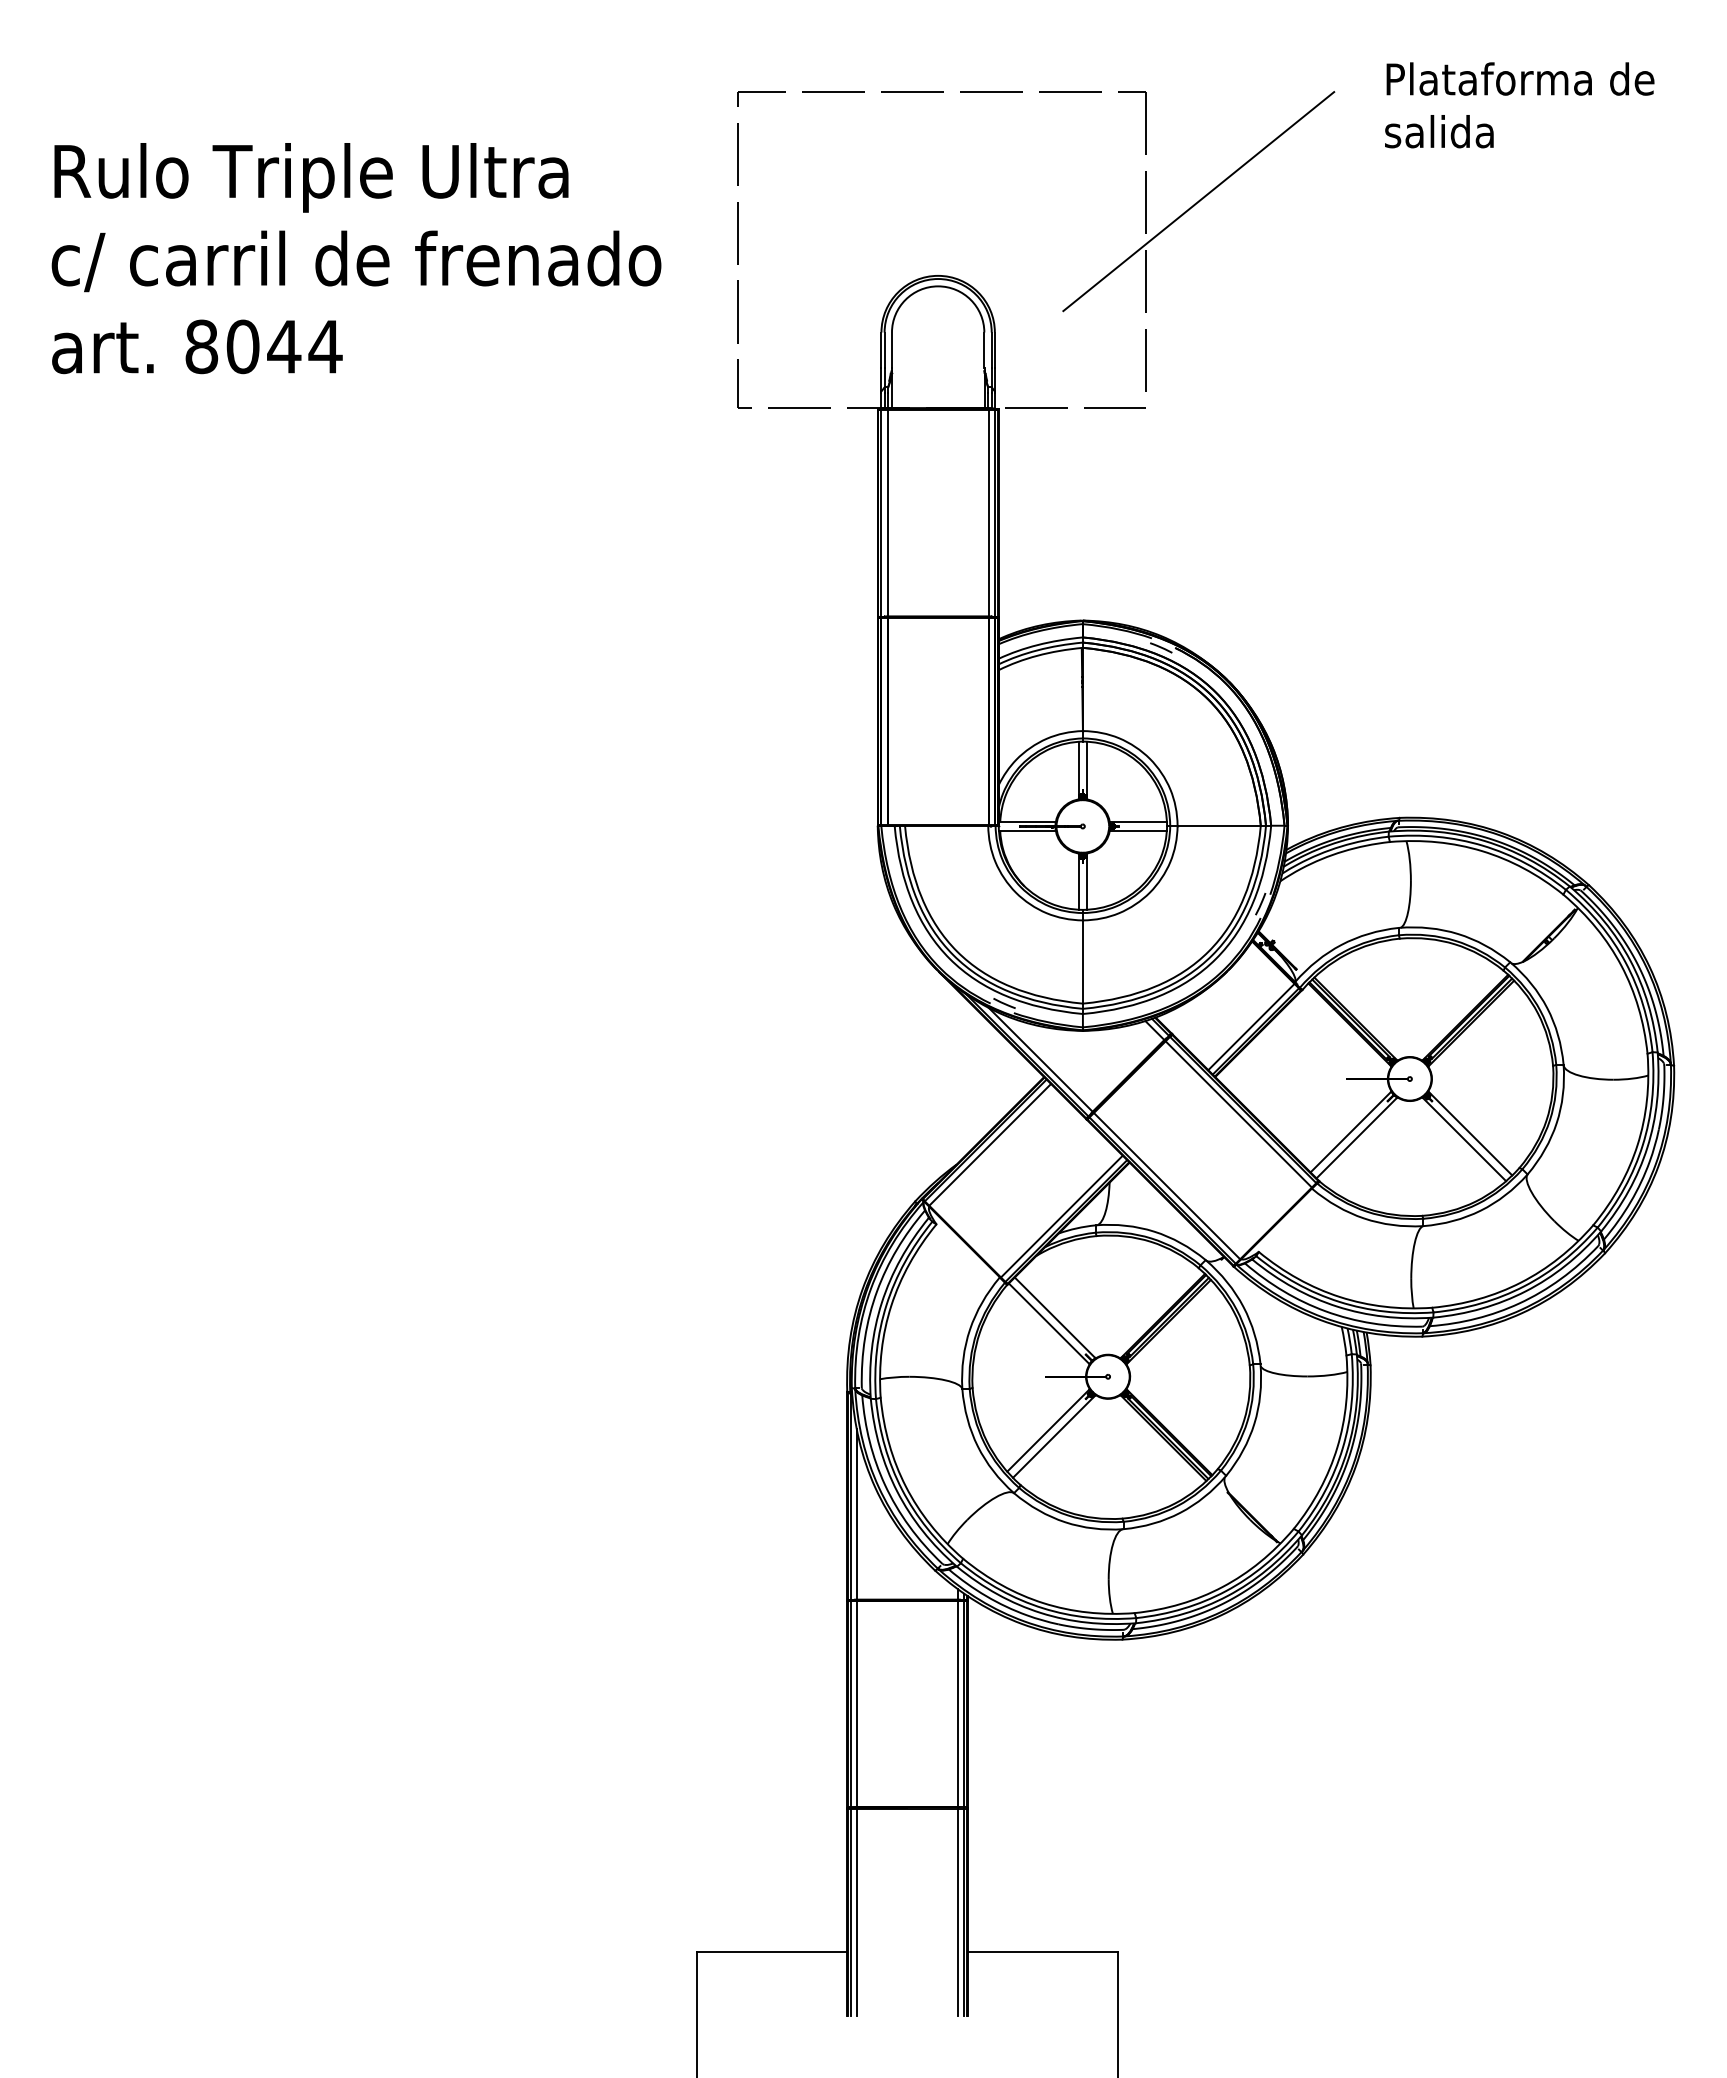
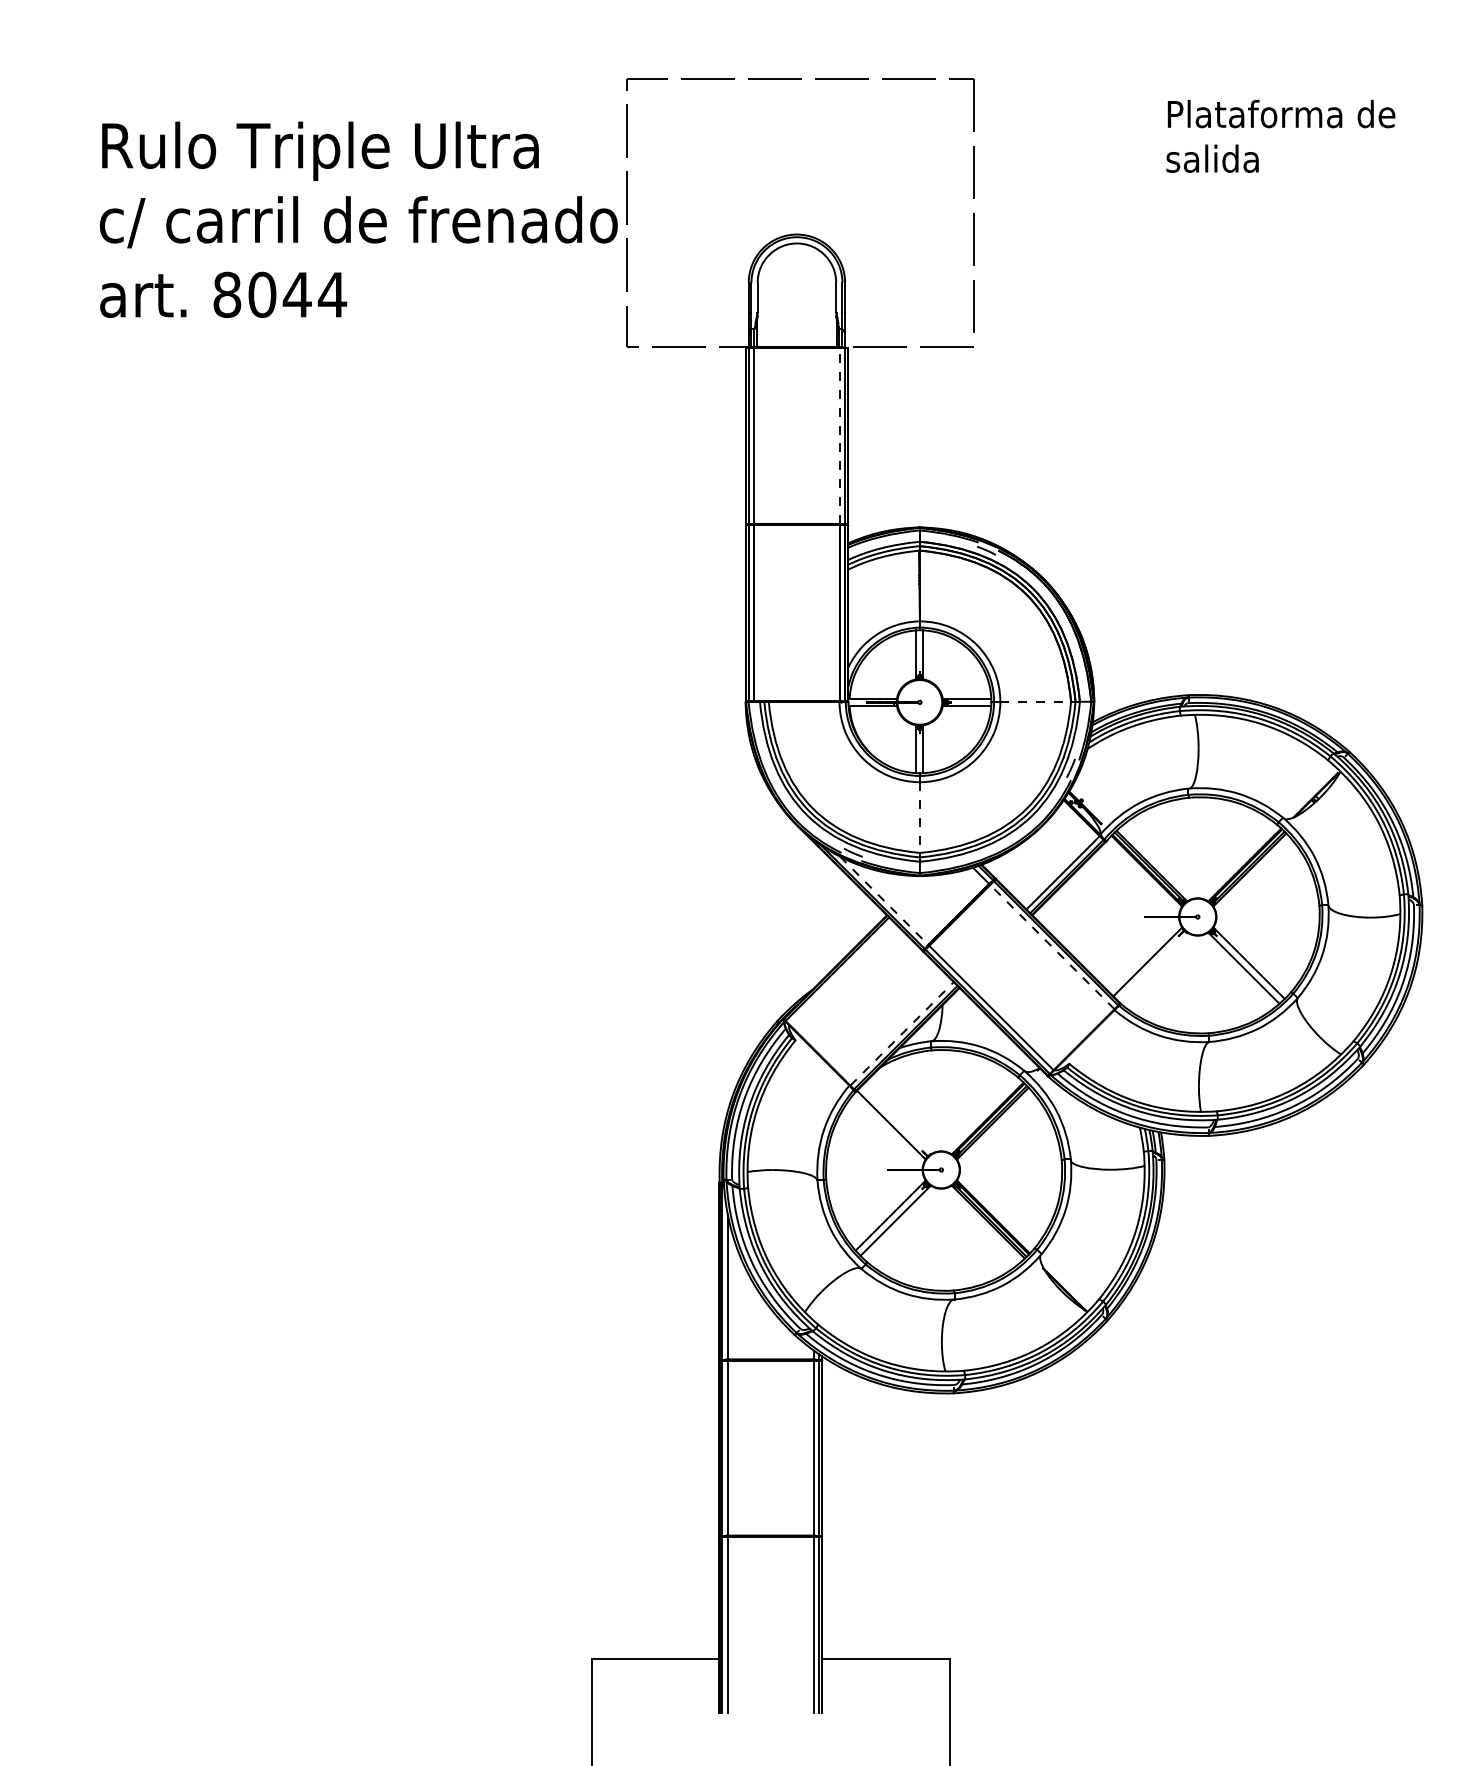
text: (1519, 105) -> (1280, 136), moved
line: (1198, 201) -> (1018, 171), removed
text: (356, 258) -> (358, 219), moved
line: (988, 512) -> (839, 435), solid -> dashed
line: (1219, 825) -> (1035, 701), solid -> dashed
line: (1082, 962) -> (919, 817), solid -> dashed
line: (1041, 1060) -> (884, 901), solid -> dashed
line: (1238, 1114) -> (1052, 947), solid -> dashed
line: (1356, 1137) -> (1152, 966), removed
line: (990, 1144) -> (841, 972), removed
line: (1062, 1216) -> (902, 1033), solid -> dashed
line: (1054, 1317) -> (895, 1119), removed

